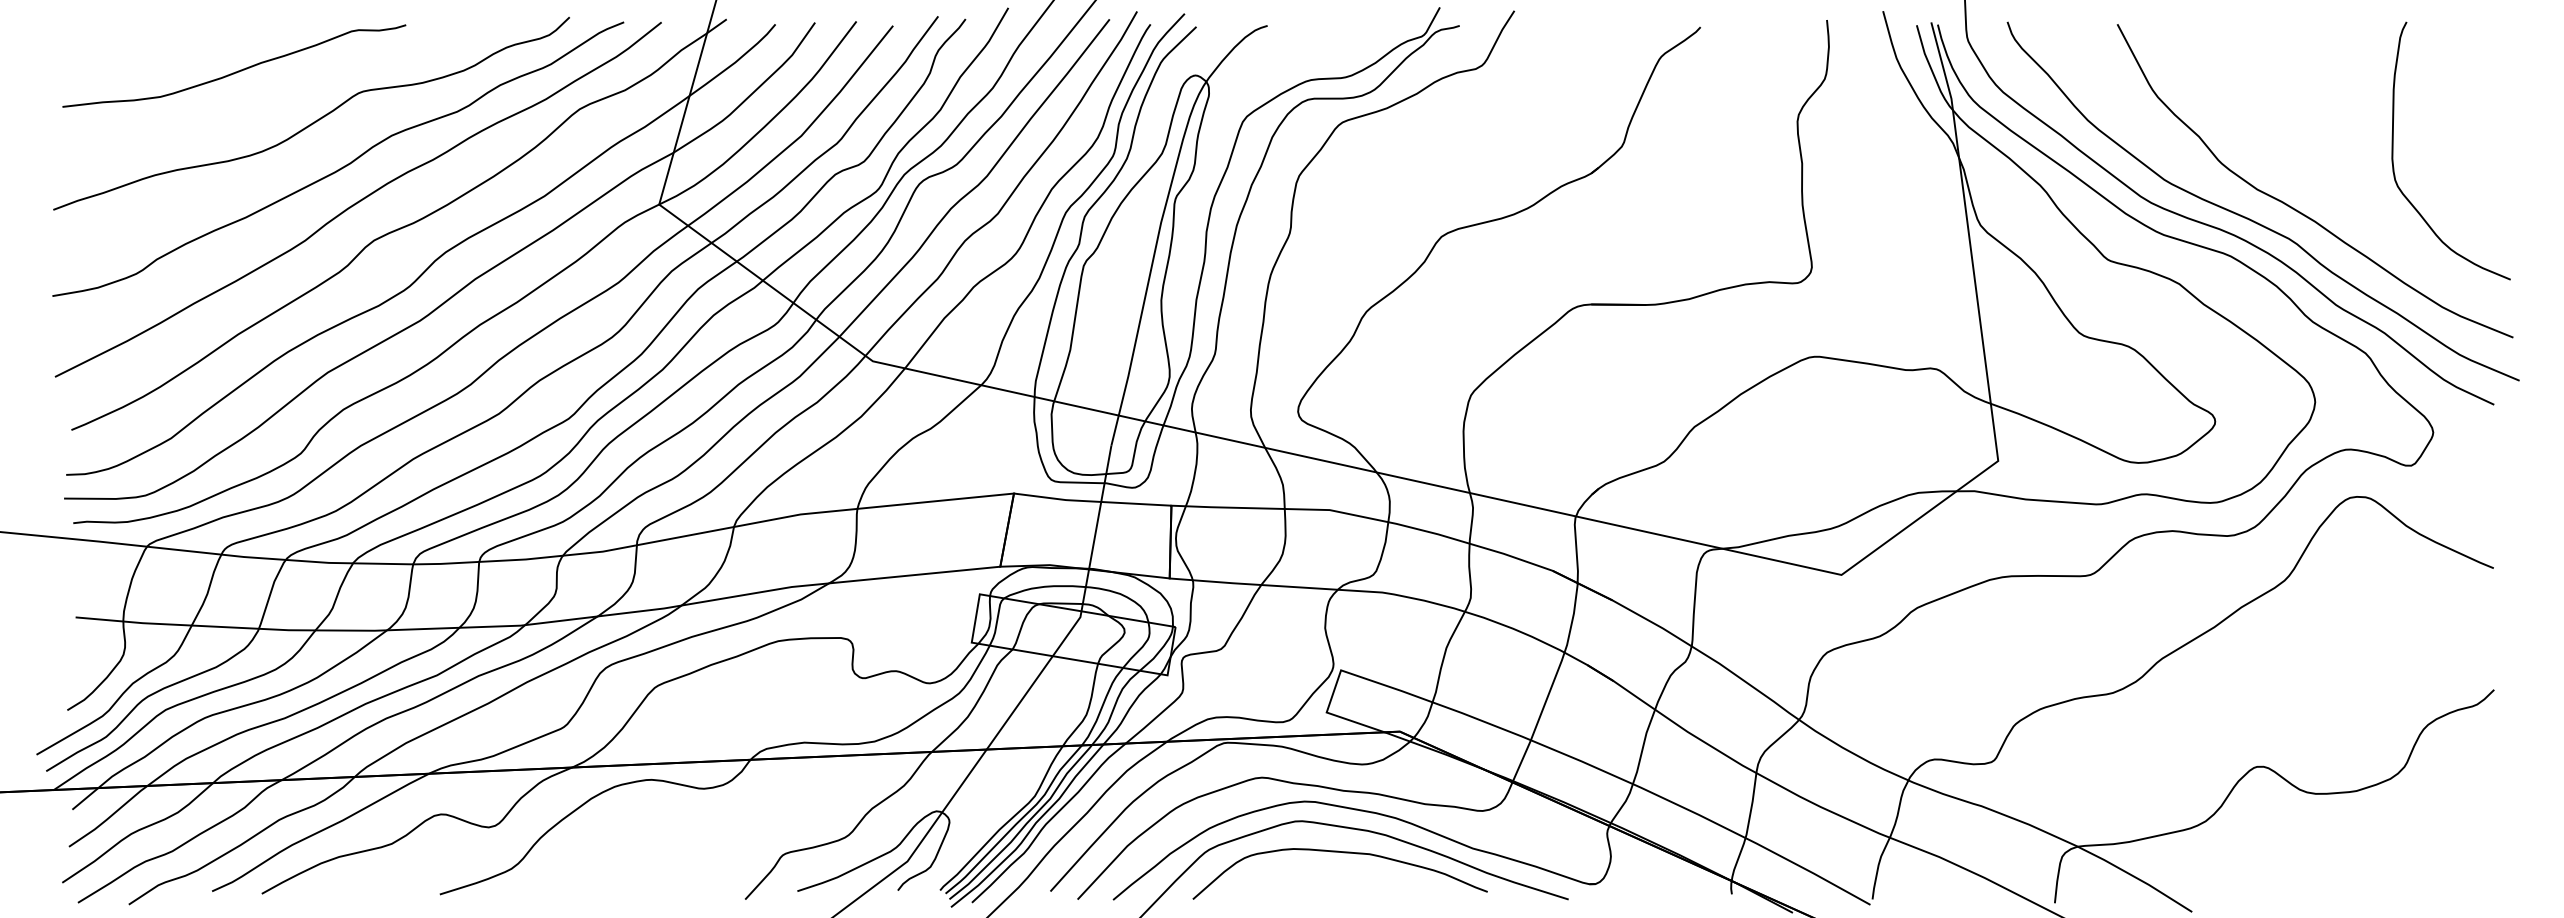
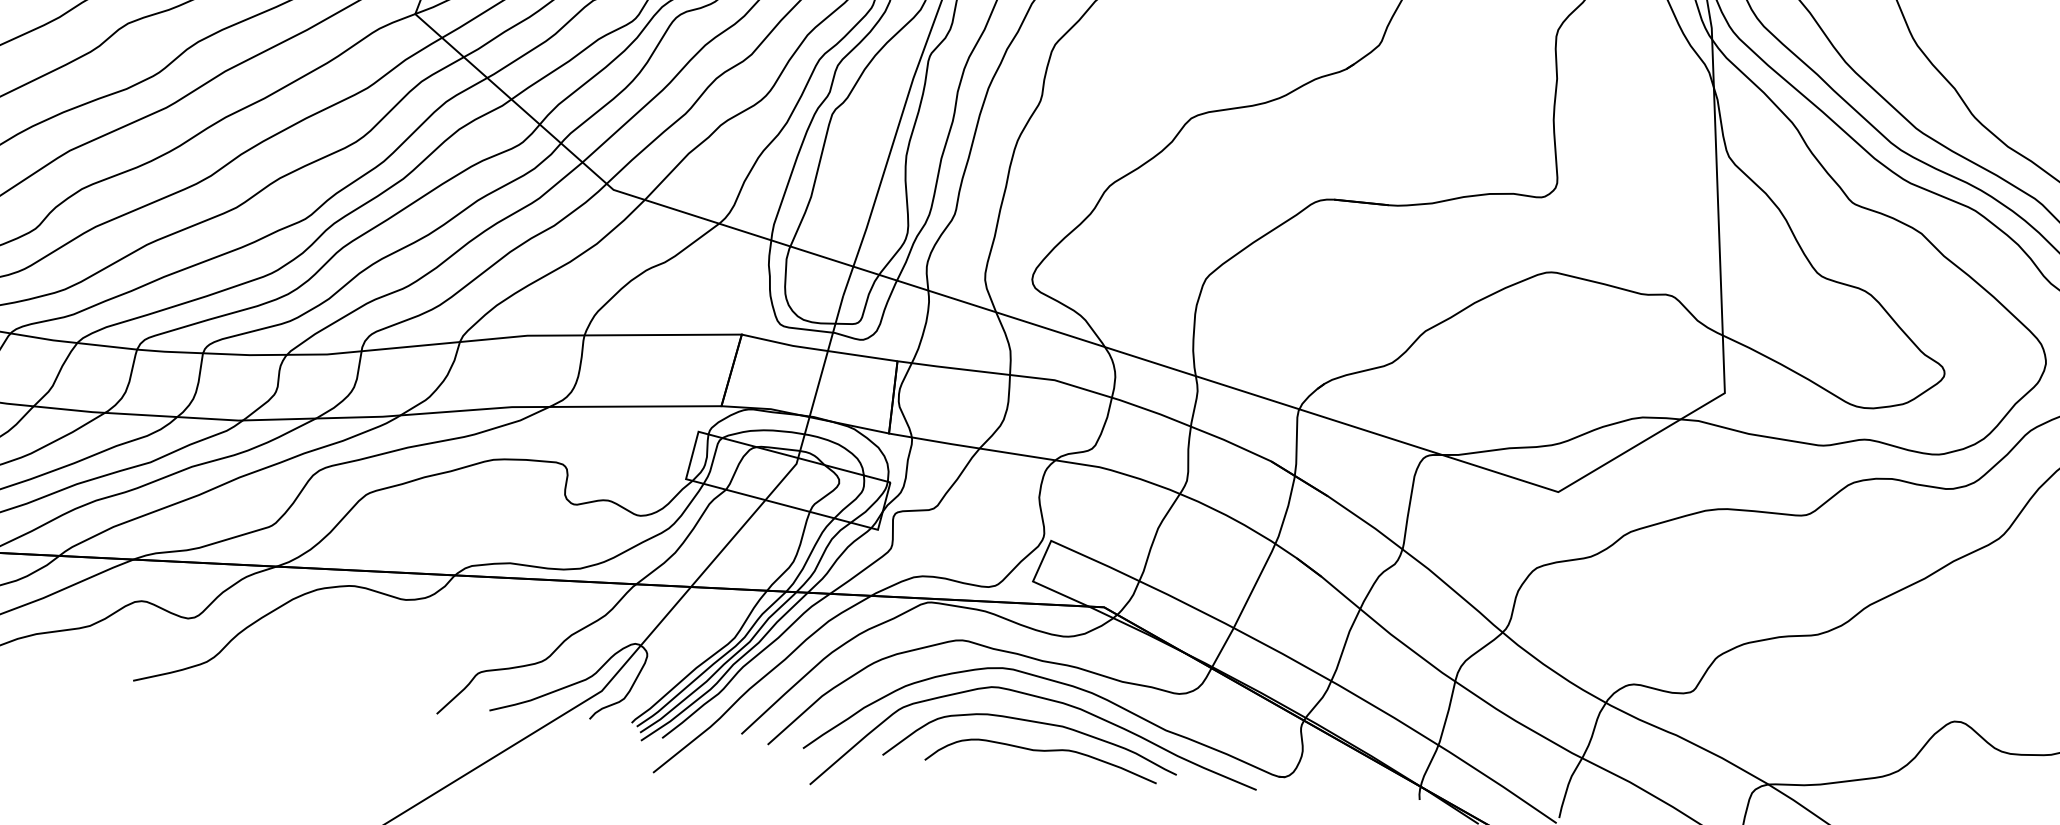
curve: (1351, 881) -> (1042, 752), added

